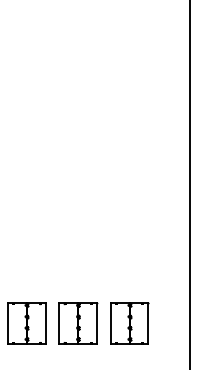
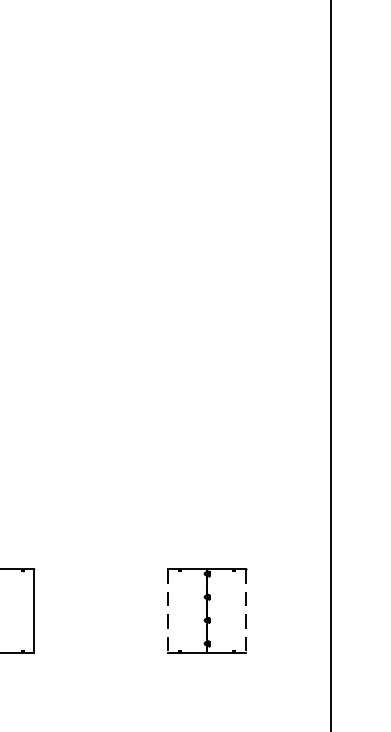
part: (78, 323) -> (101, 611), removed
line: (110, 324) -> (167, 613), solid -> dashed
line: (148, 324) -> (245, 613), solid -> dashed

